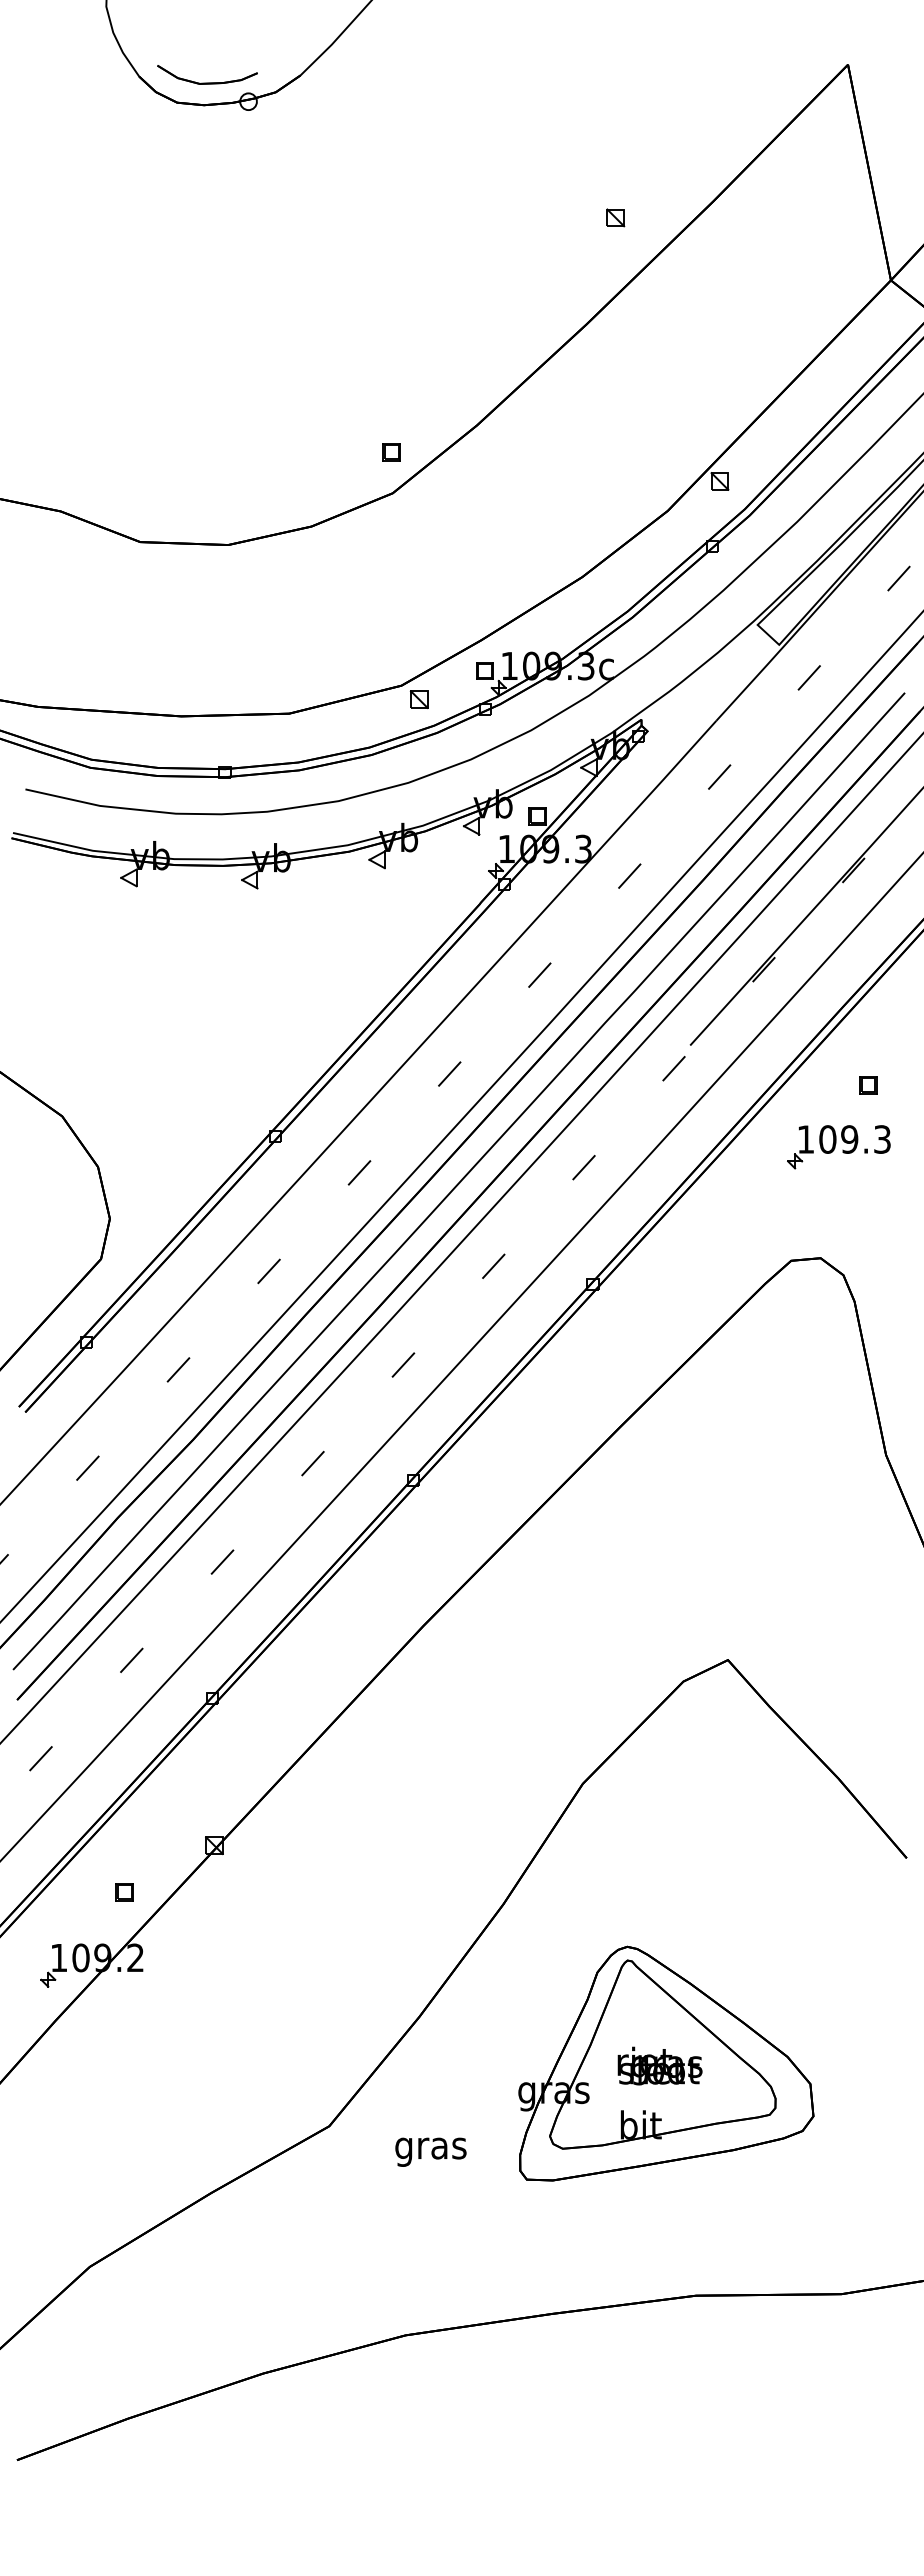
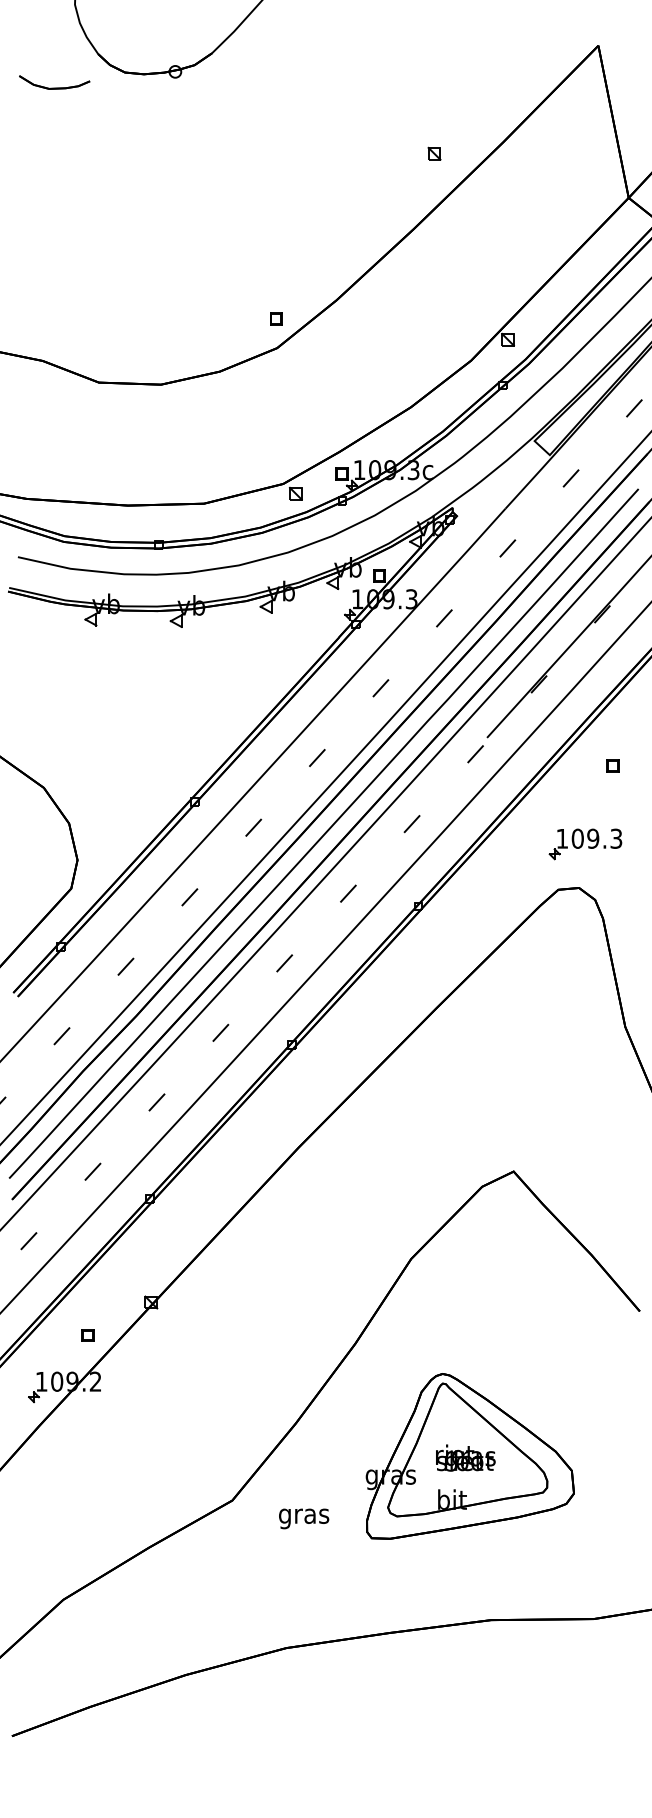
part: (207, 82) -> (54, 87), moved
part: (838, 1147) -> (585, 844), moved

